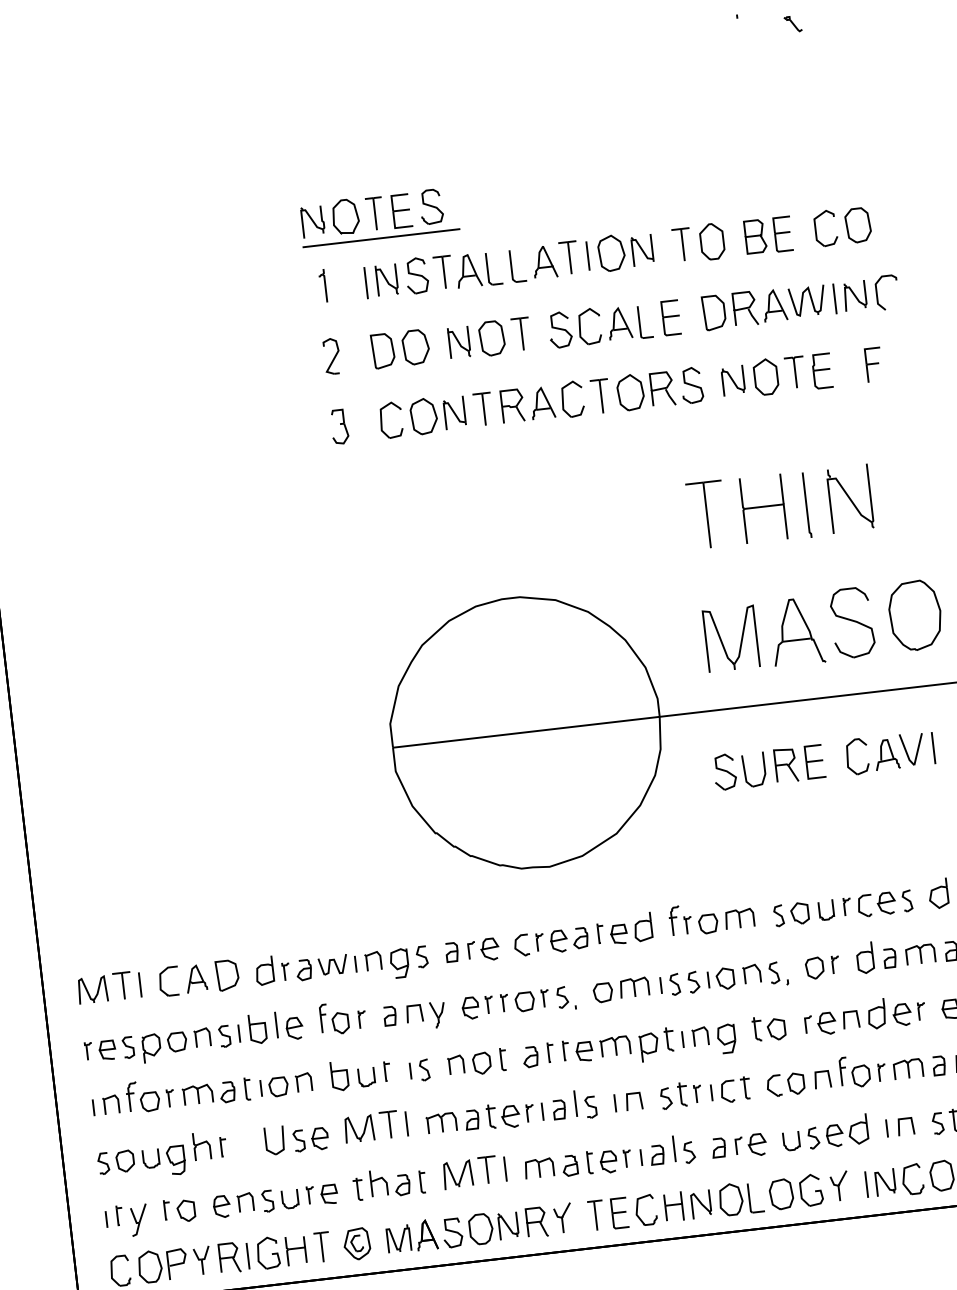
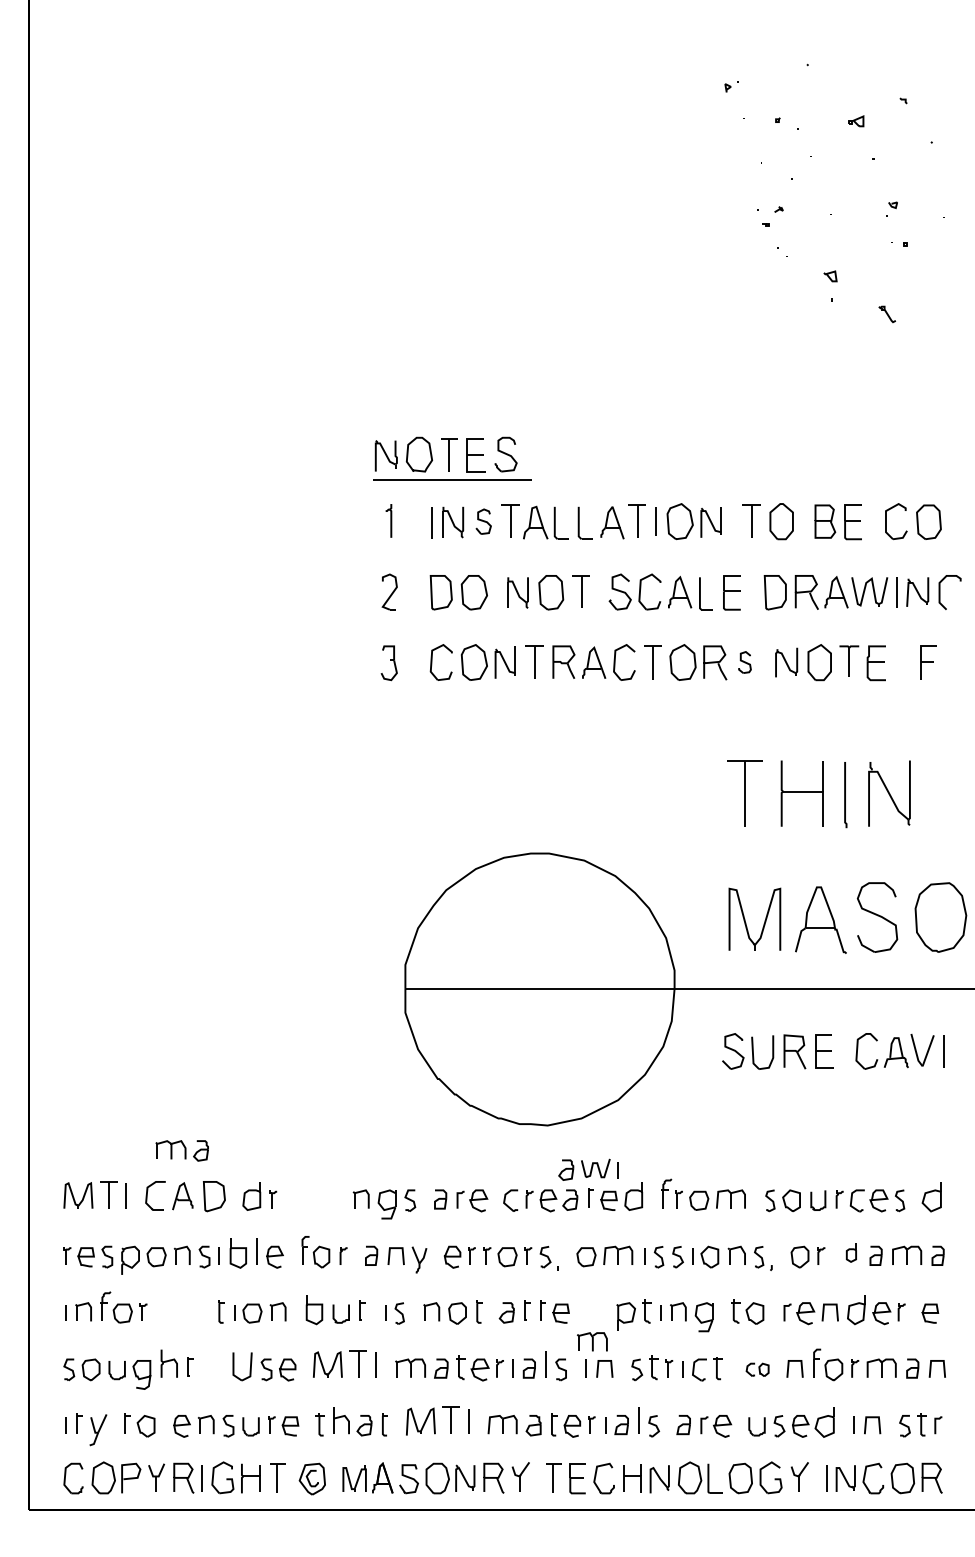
part: (416, 275) -> (483, 521), size x0.7
part: (691, 385) -> (744, 662), size x0.6
part: (865, 957) -> (851, 1252), size x0.6
part: (326, 966) -> (588, 1169), moved
part: (615, 1045) -> (592, 1341), moved
part: (785, 1084) -> (757, 1369), size x0.6
part: (208, 1094) -> (181, 1150), moved

